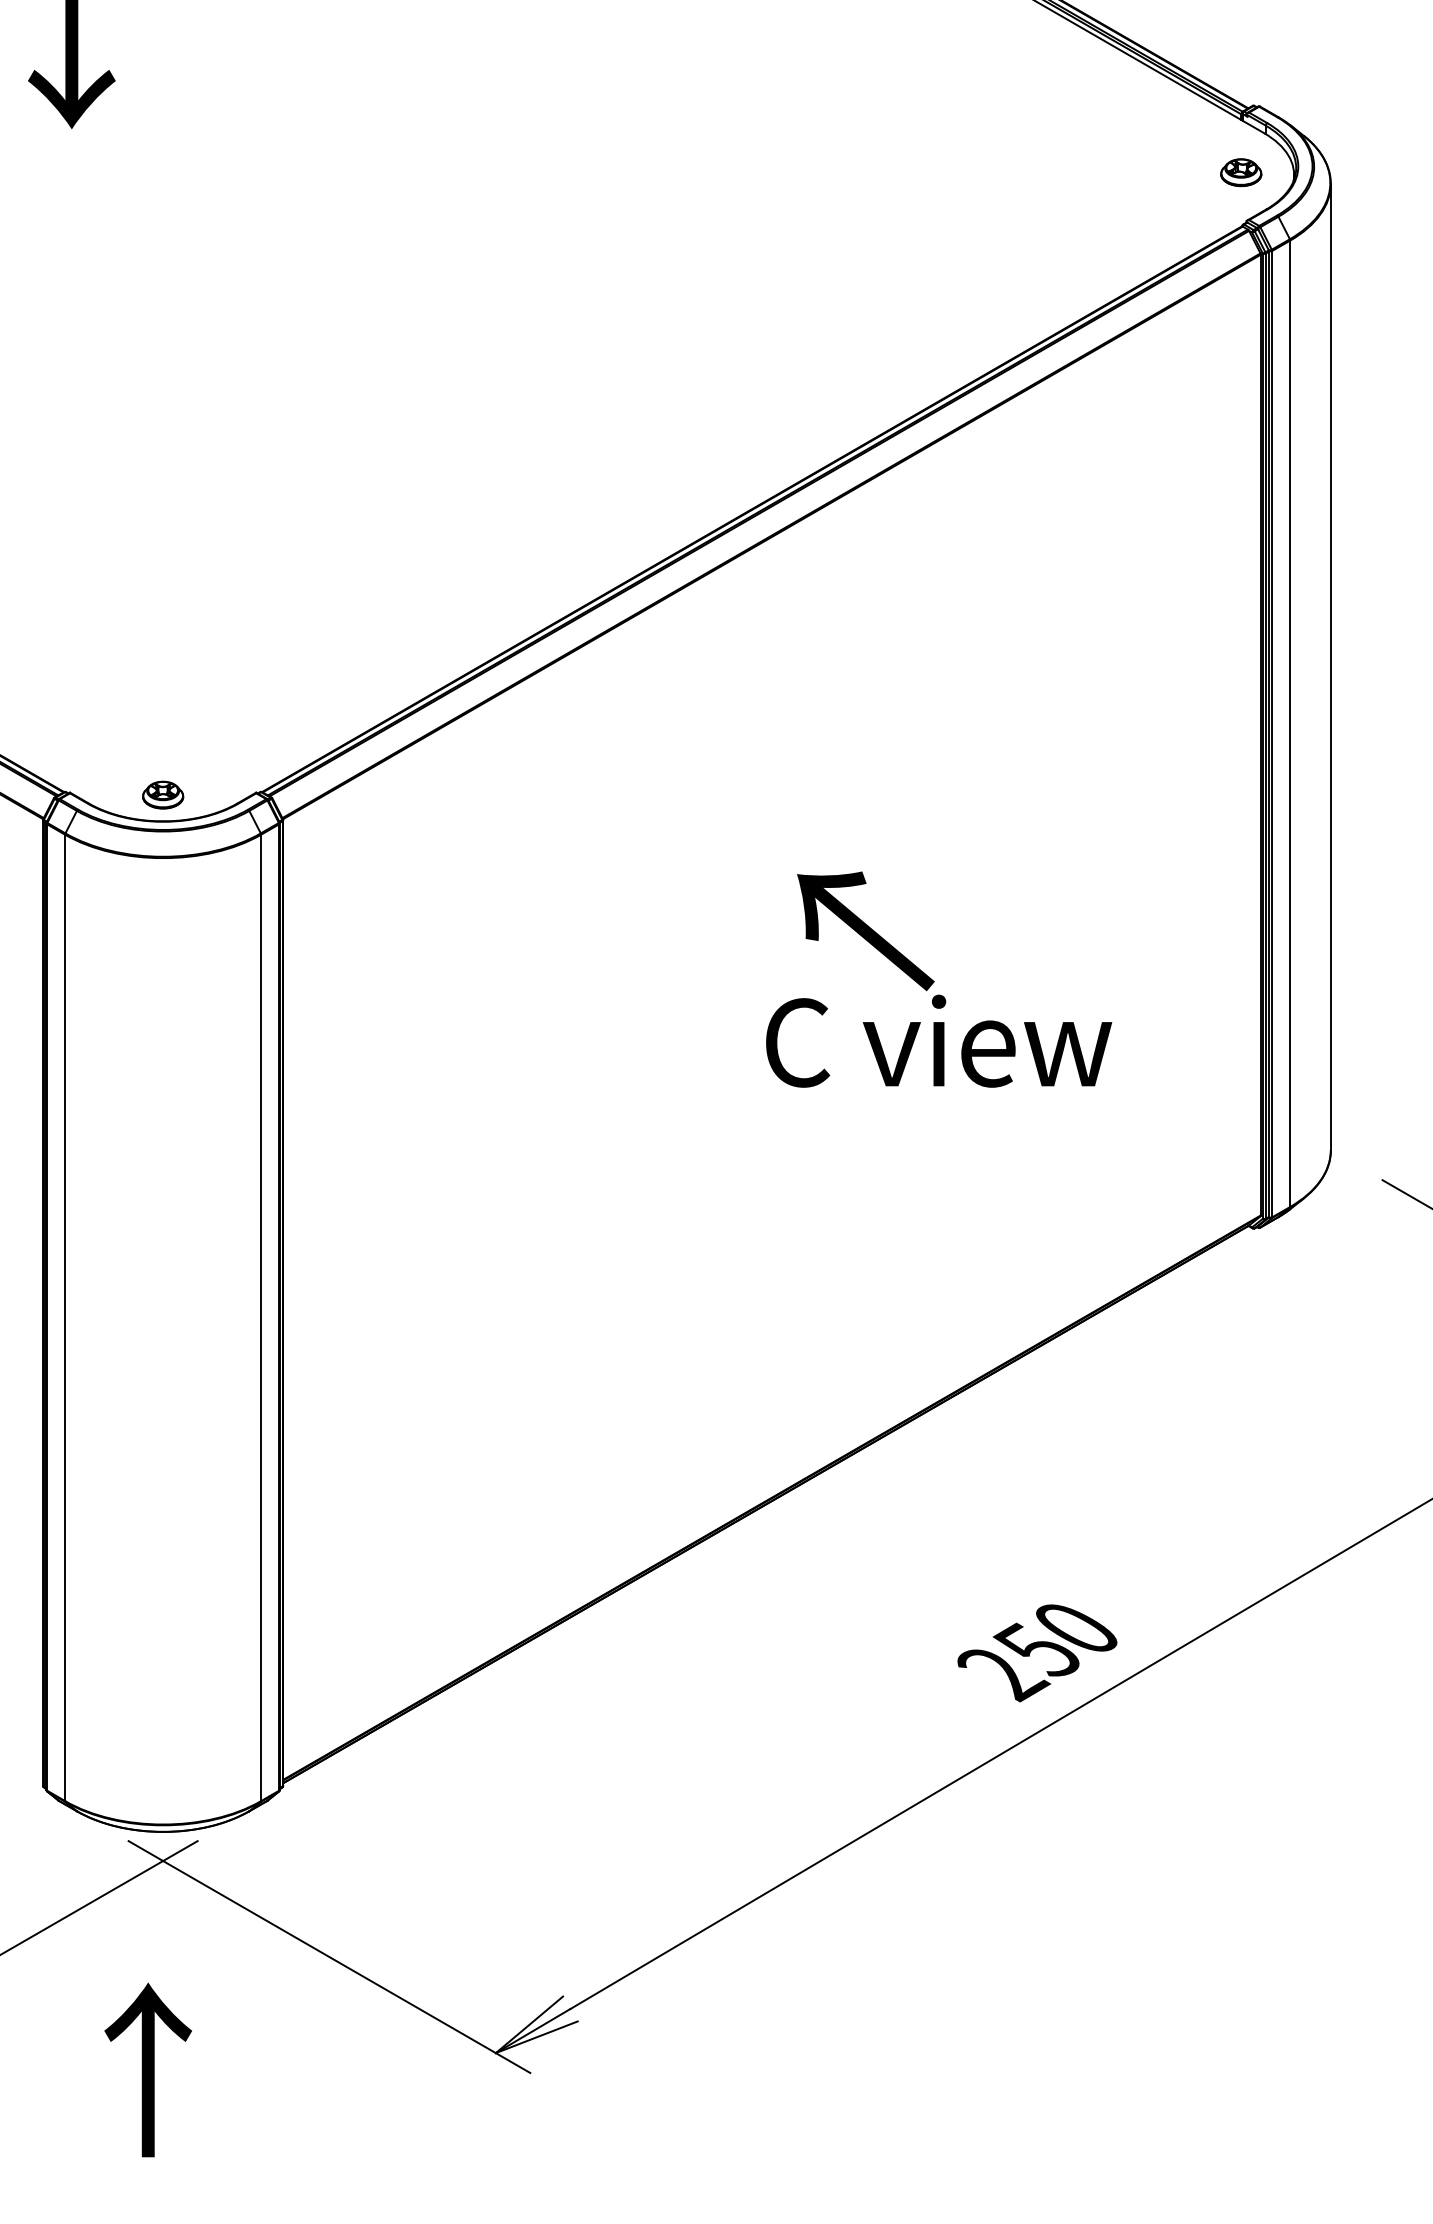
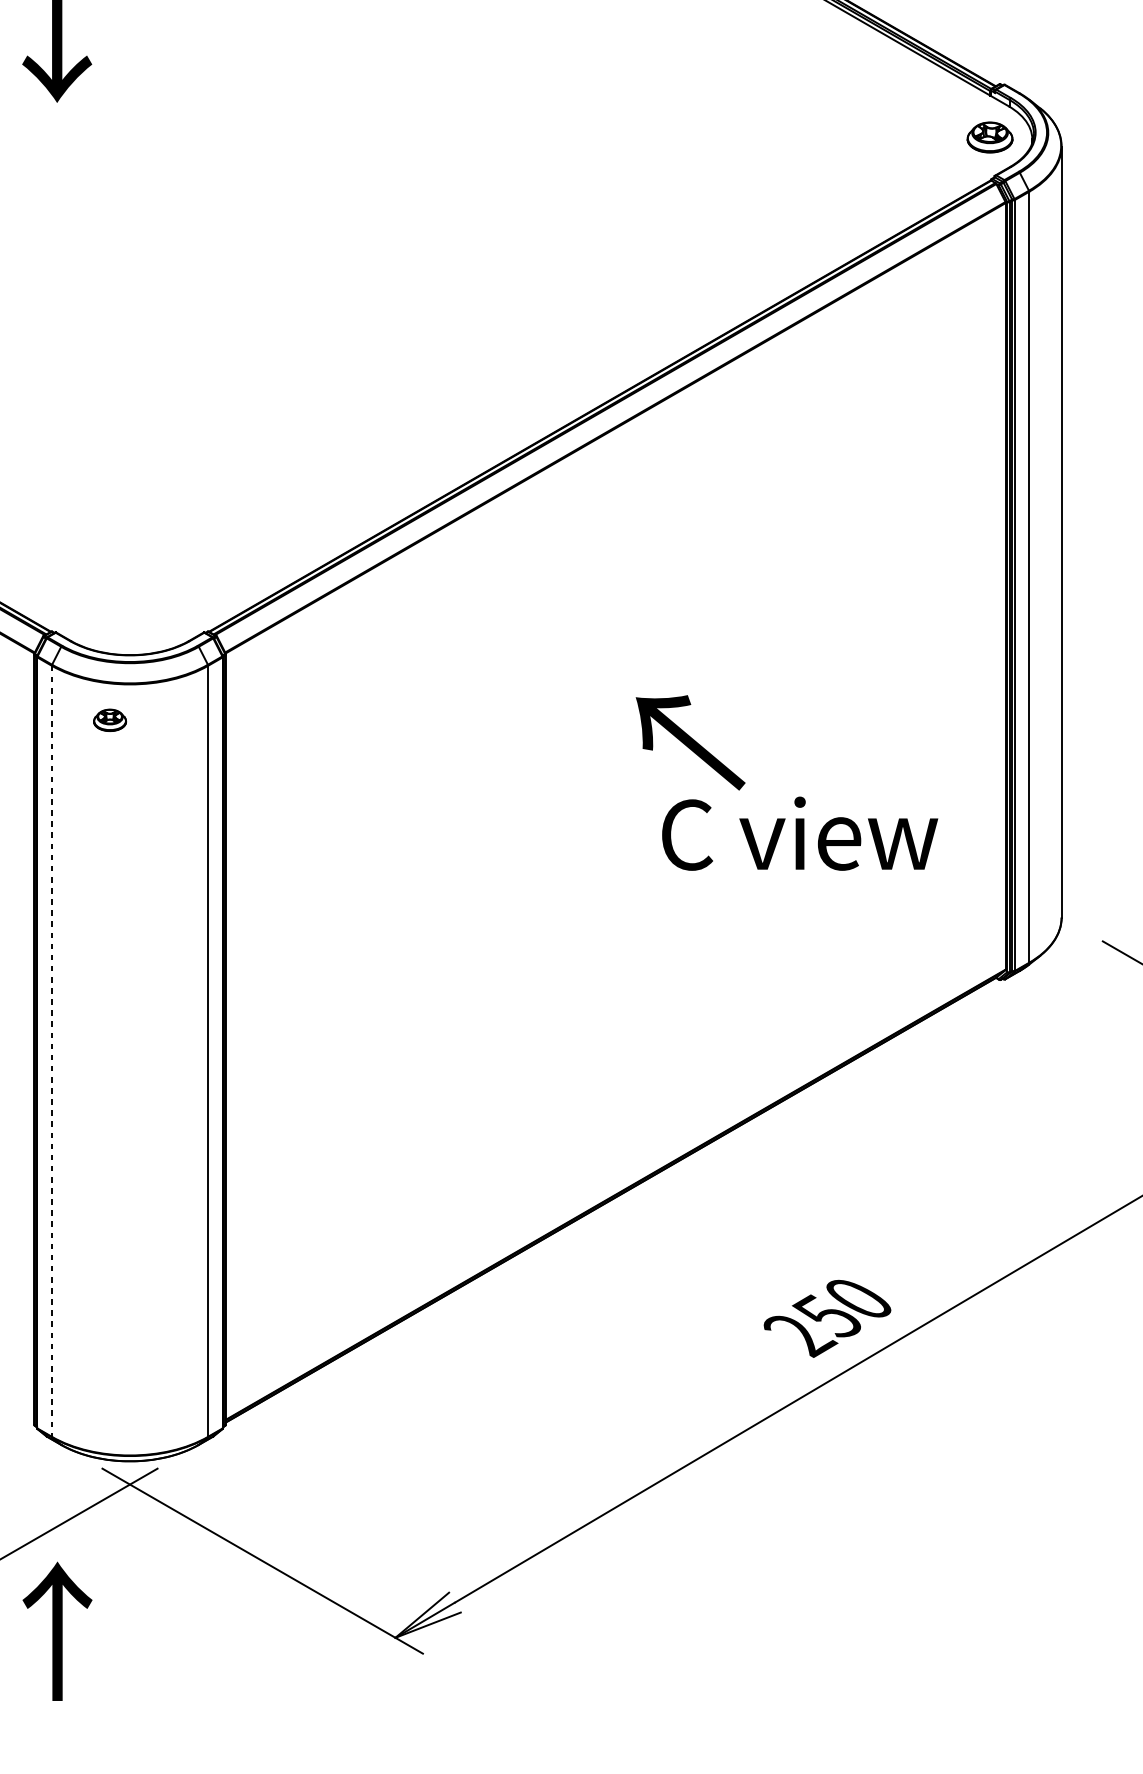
part: (1241, 172) -> (990, 137), size x1.4
part: (163, 794) -> (110, 719), moved
text: (939, 1040) -> (800, 833), moved
line: (65, 1318) -> (52, 1051), solid -> dashed
text: (147, 2069) -> (56, 1630), moved

